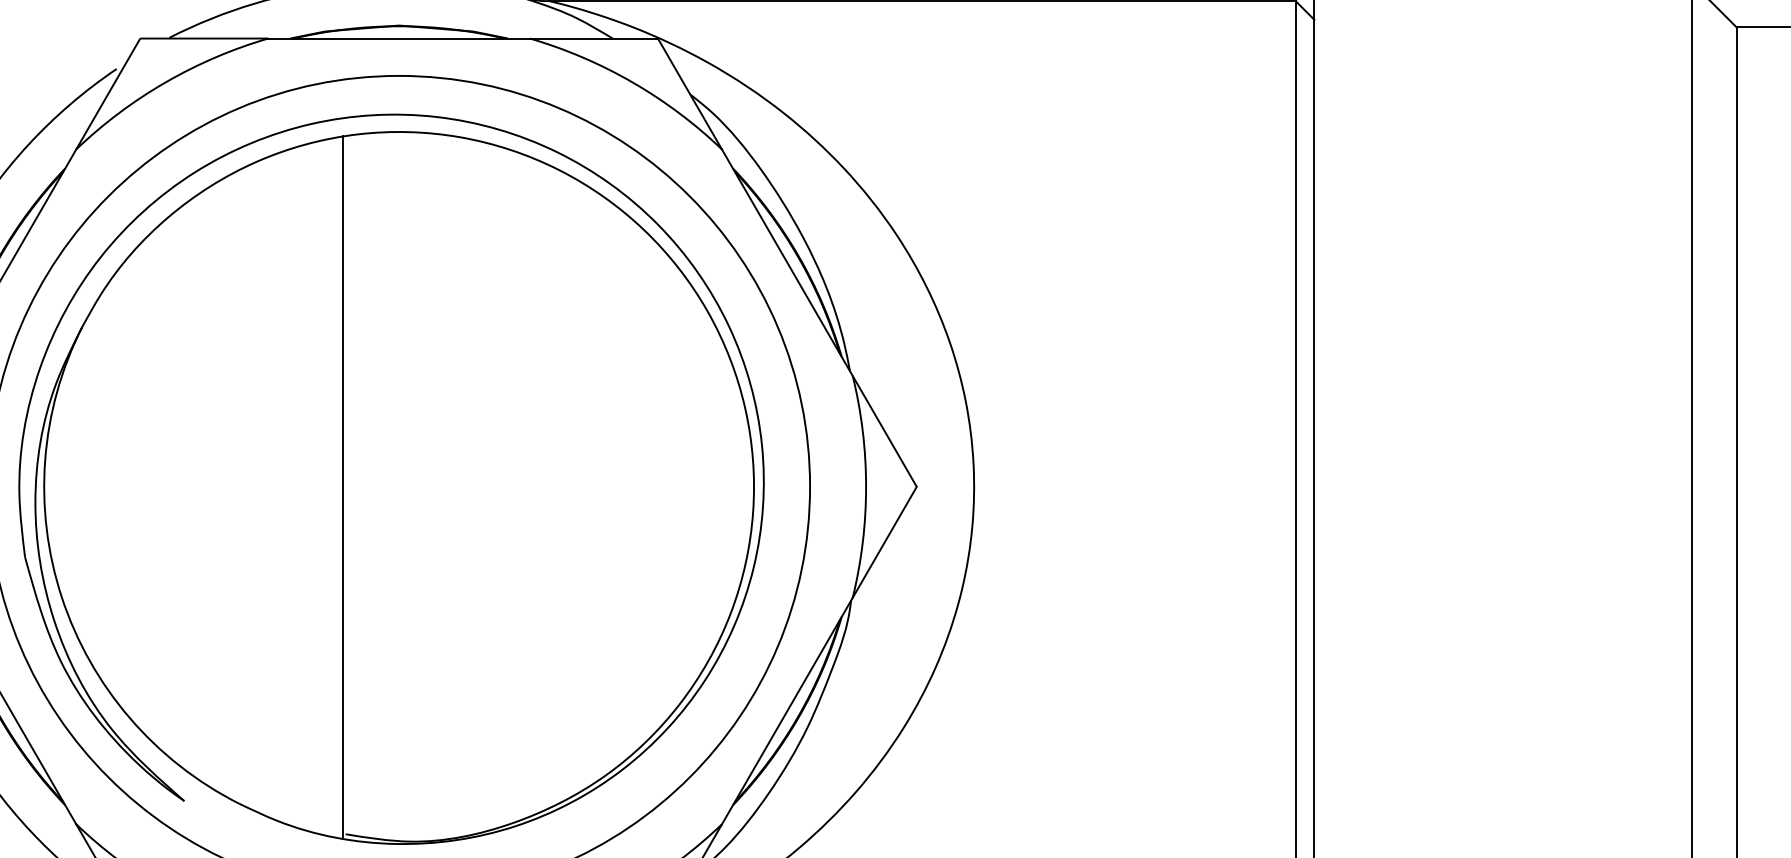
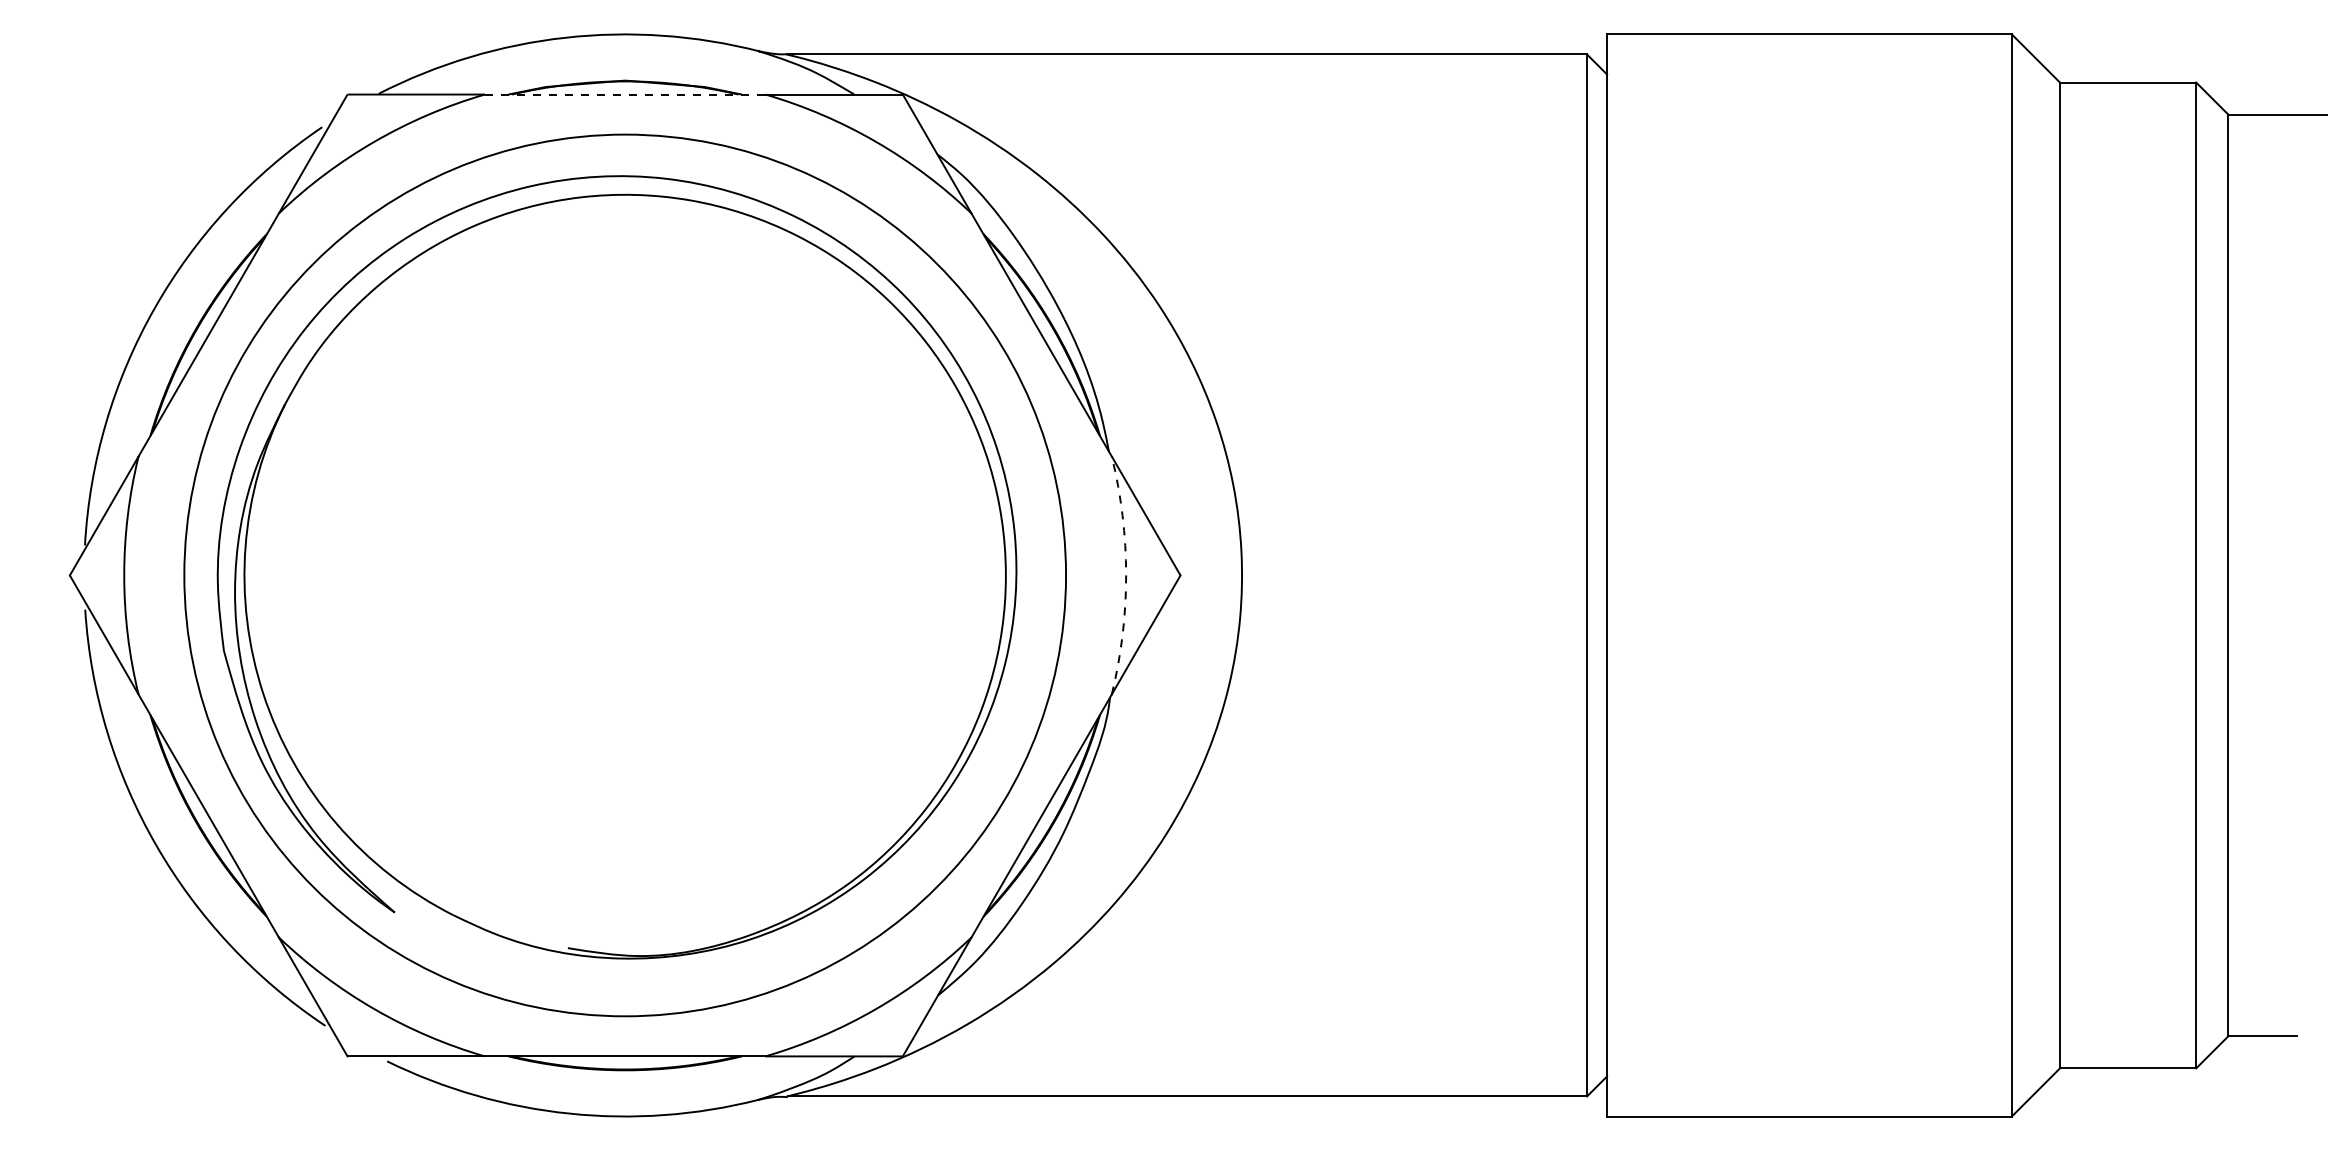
line: (399, 38) -> (625, 94), solid -> dashed
line: (343, 486) -> (565, 575), removed
arc: (866, 486) -> (1126, 575), solid -> dashed

